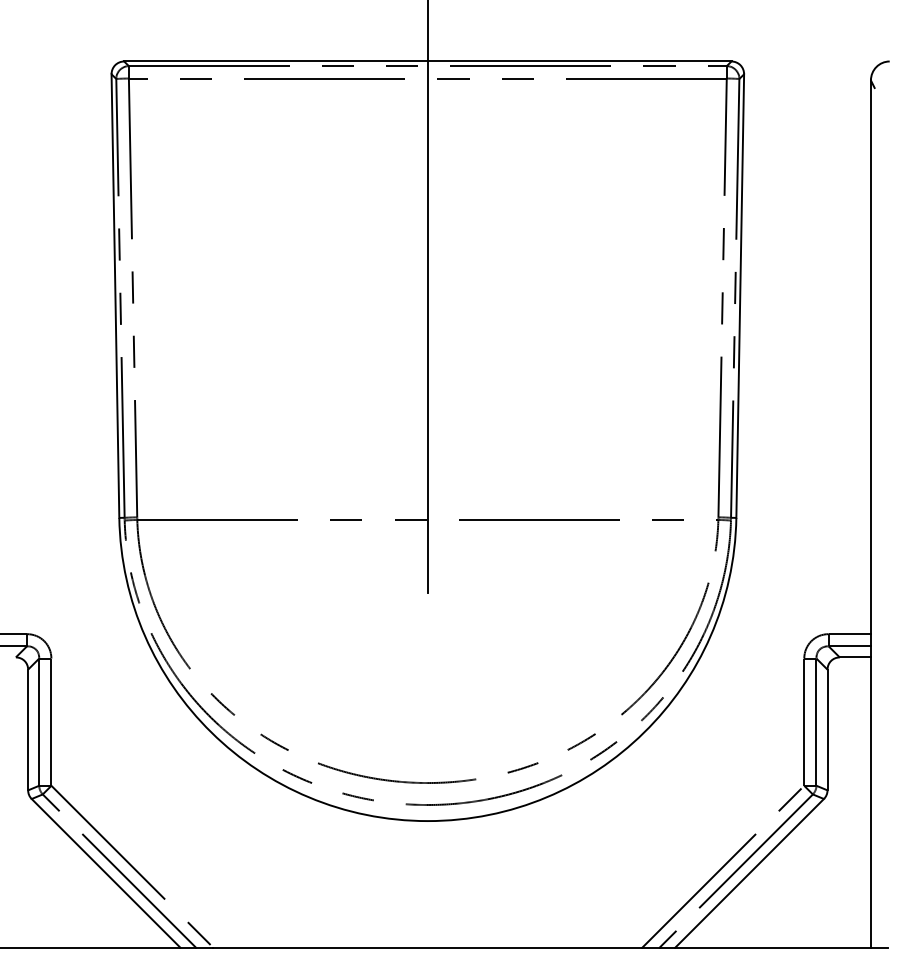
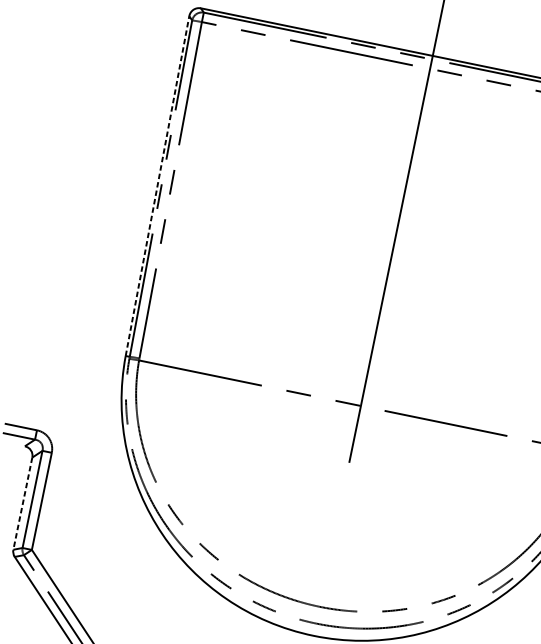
line: (115, 296) -> (157, 186), solid -> dashed
line: (28, 730) -> (23, 504), solid -> dashed

